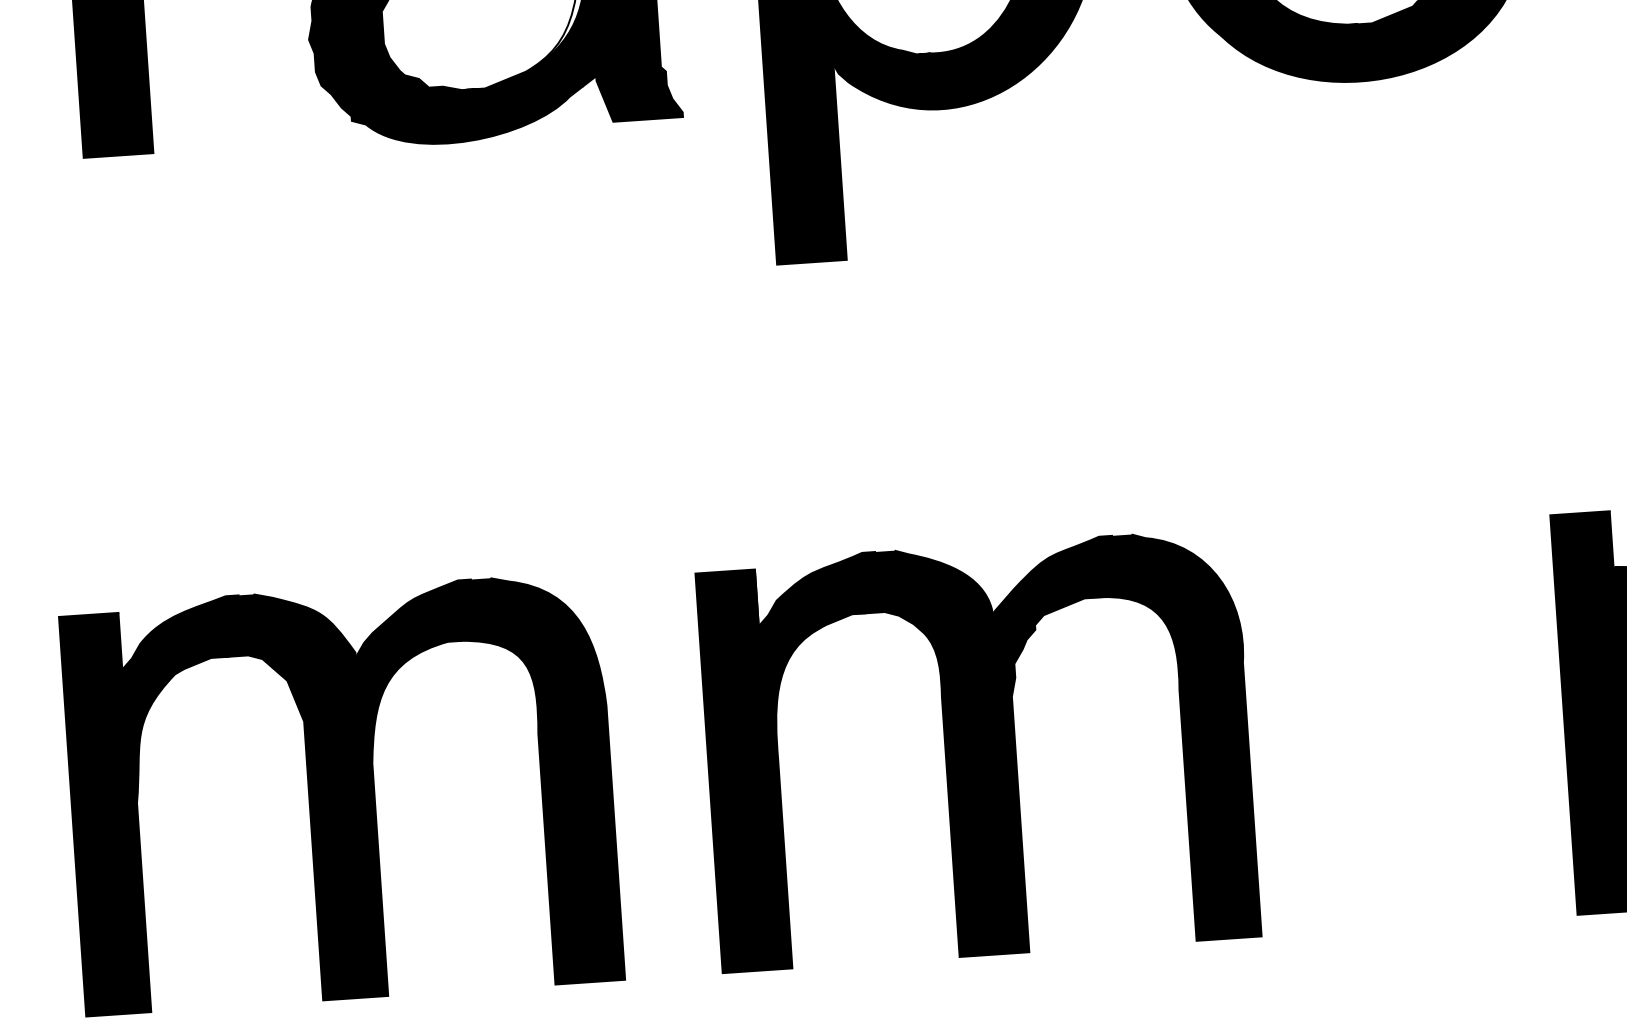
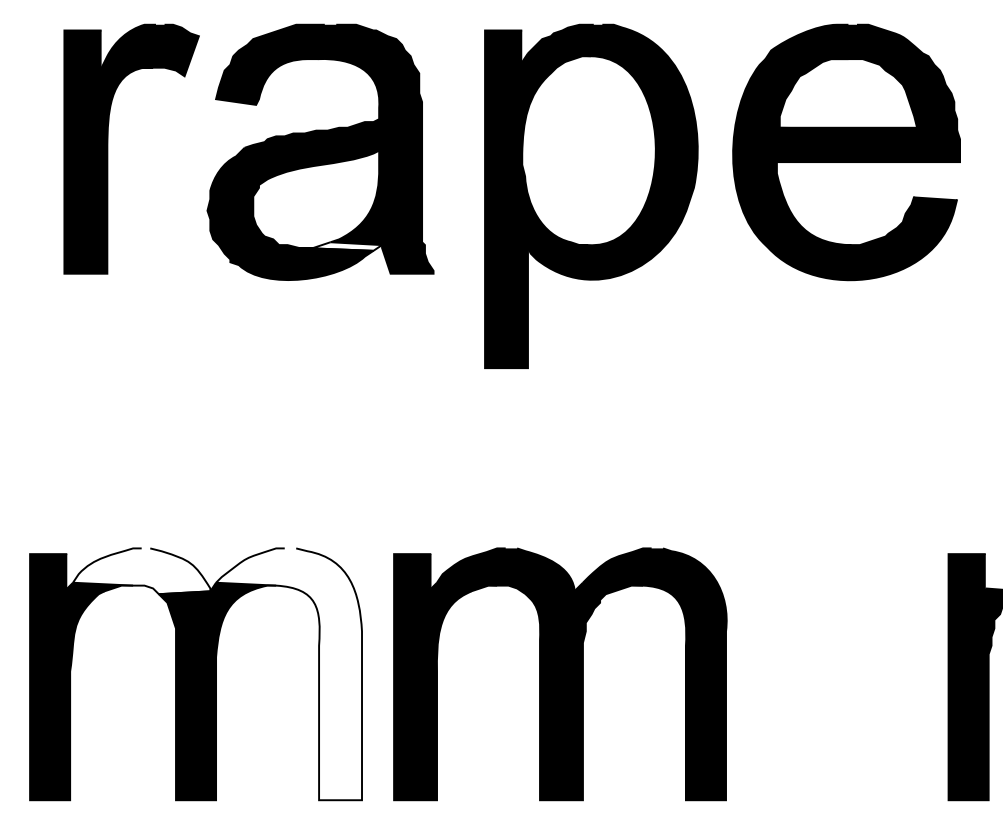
fill: (530, 83) -> (341, 246), removed
fill: (241, 632) -> (141, 571), removed
part: (978, 750) -> (560, 674), moved
fill: (493, 783) -> (289, 674), removed

